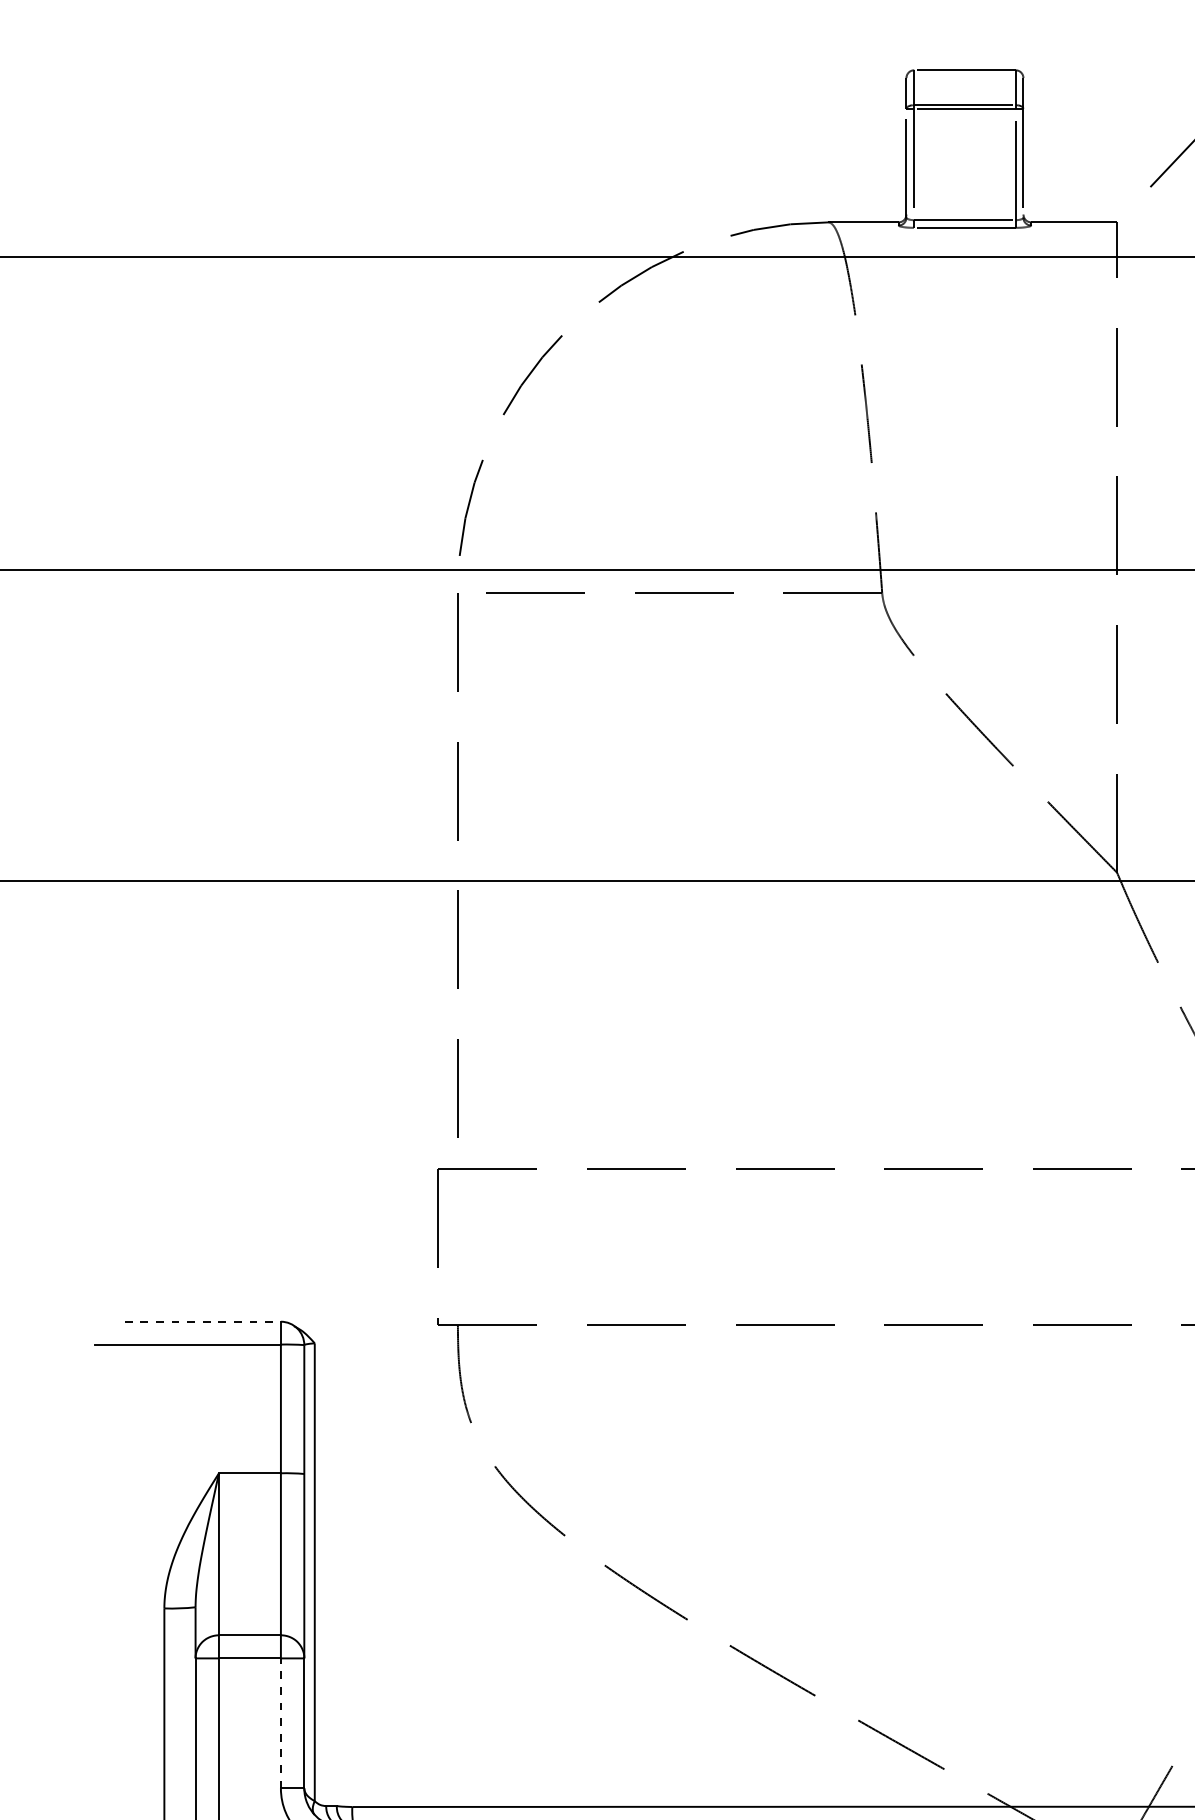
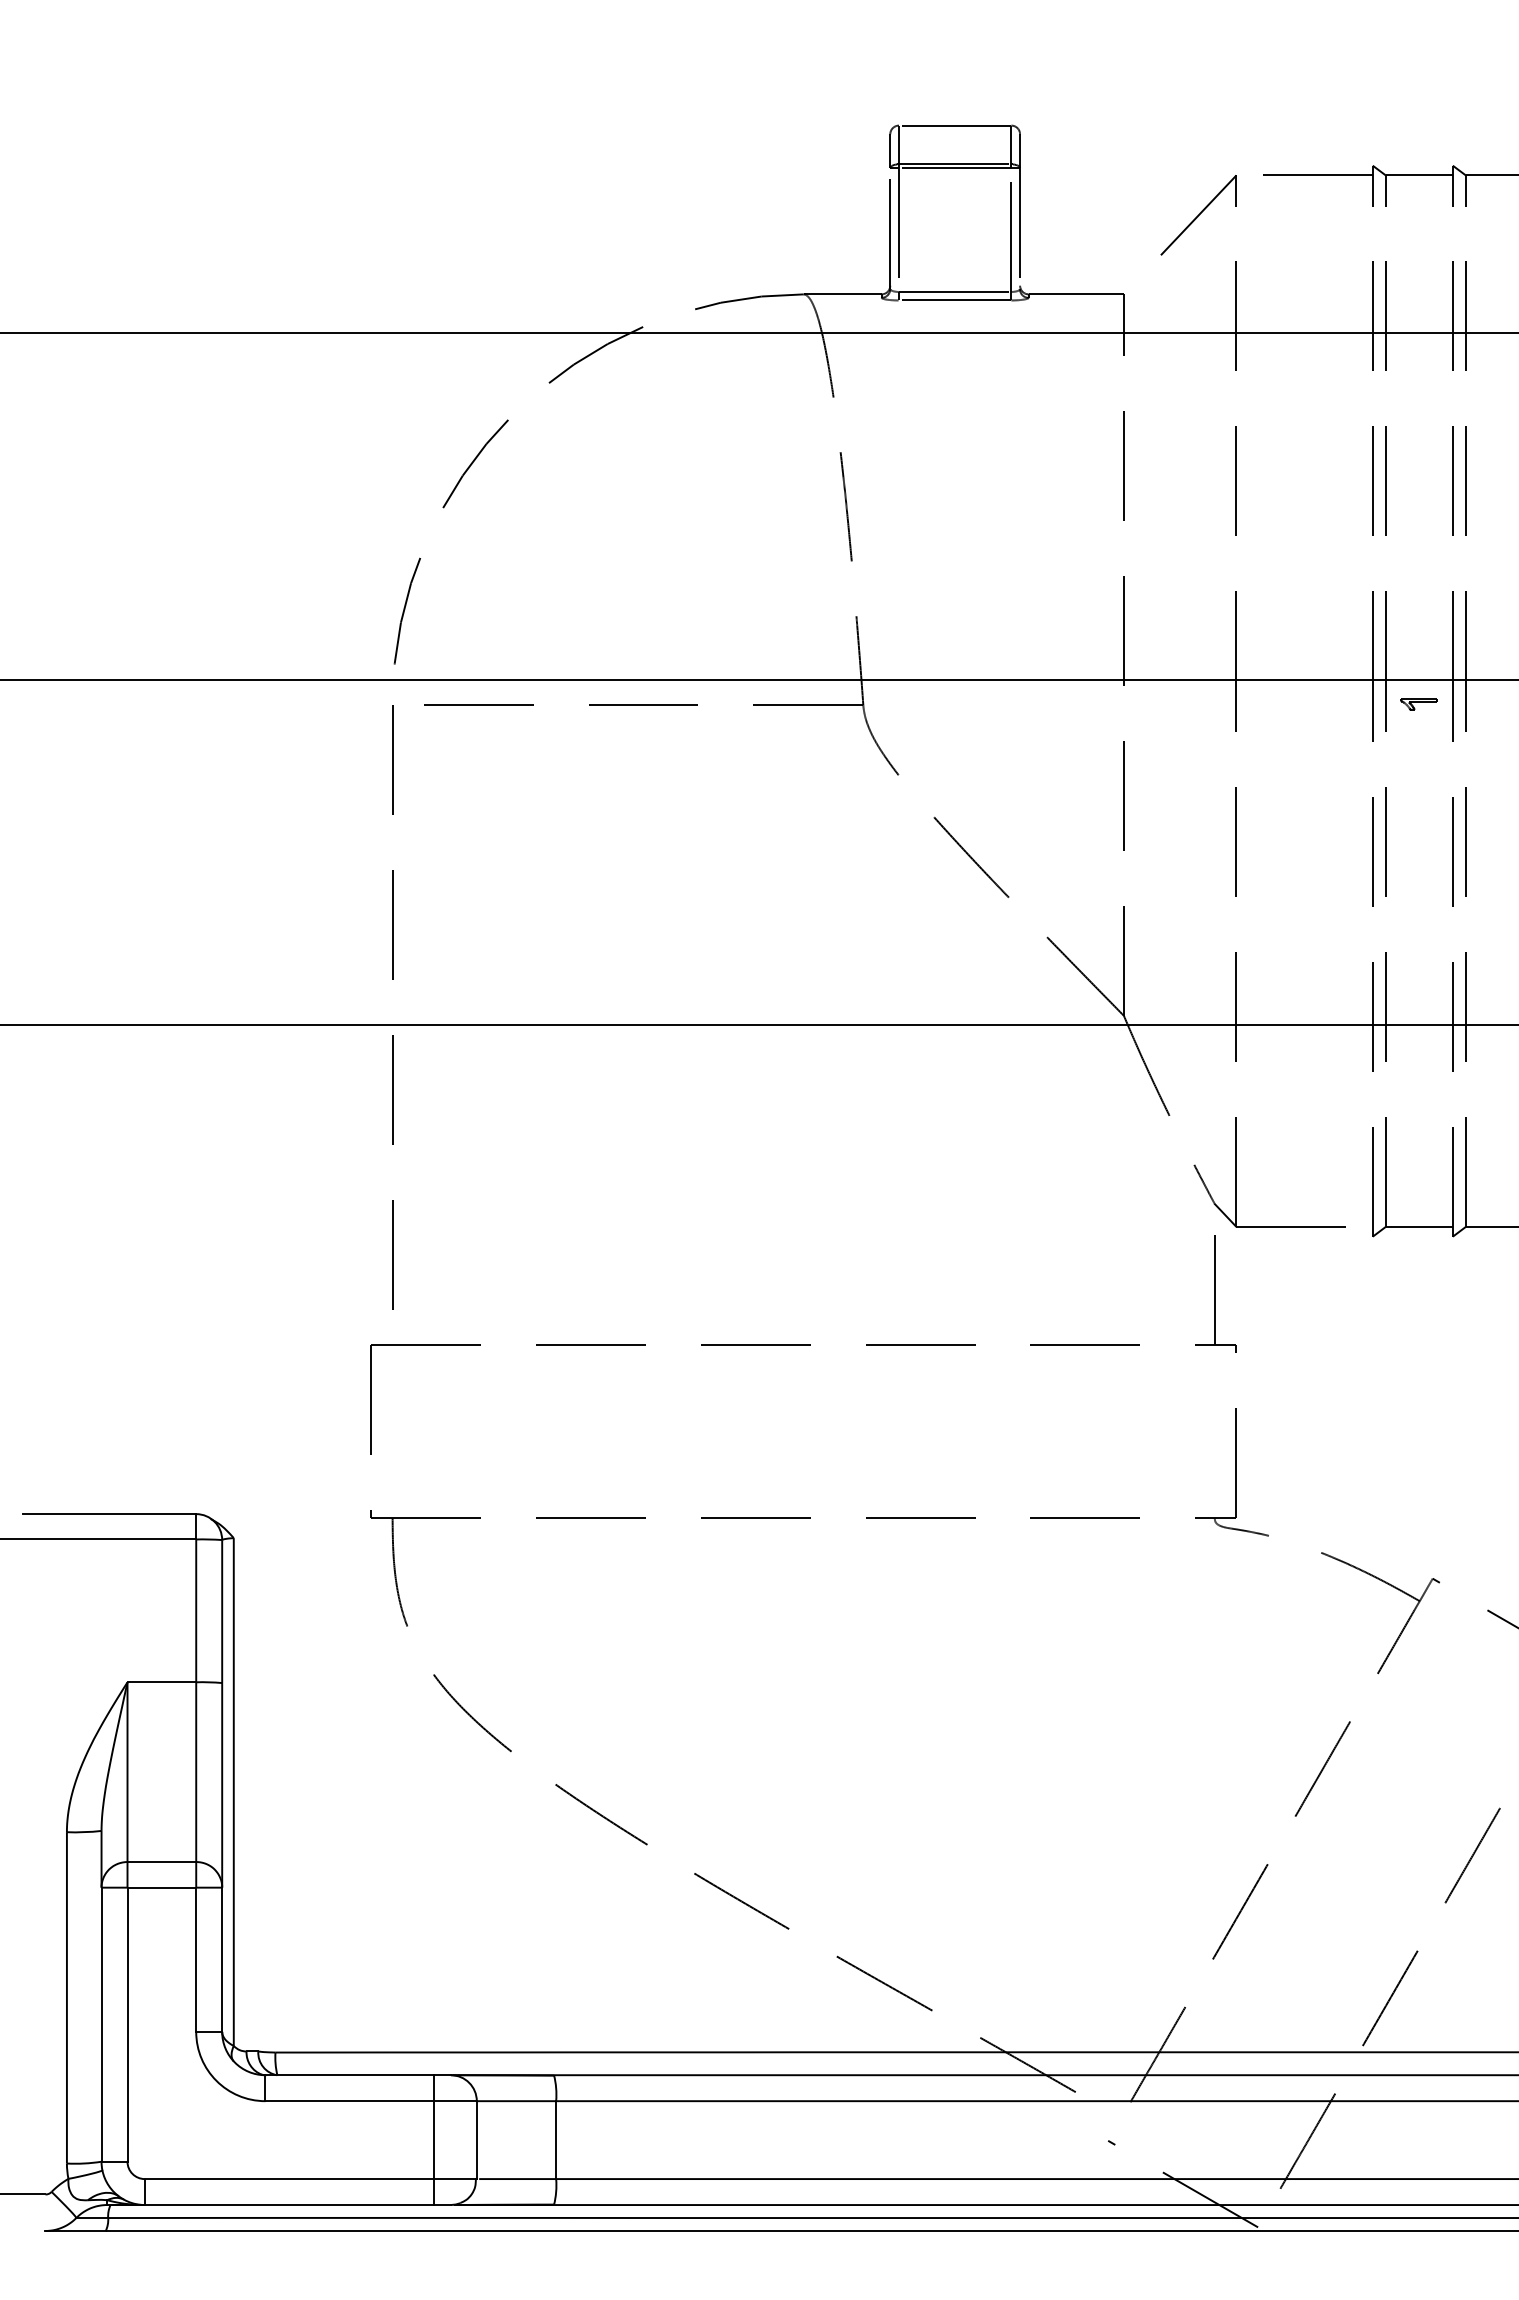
line: (202, 1322) -> (109, 1514), dashed -> solid
line: (281, 1723) -> (196, 1959), dashed -> solid

